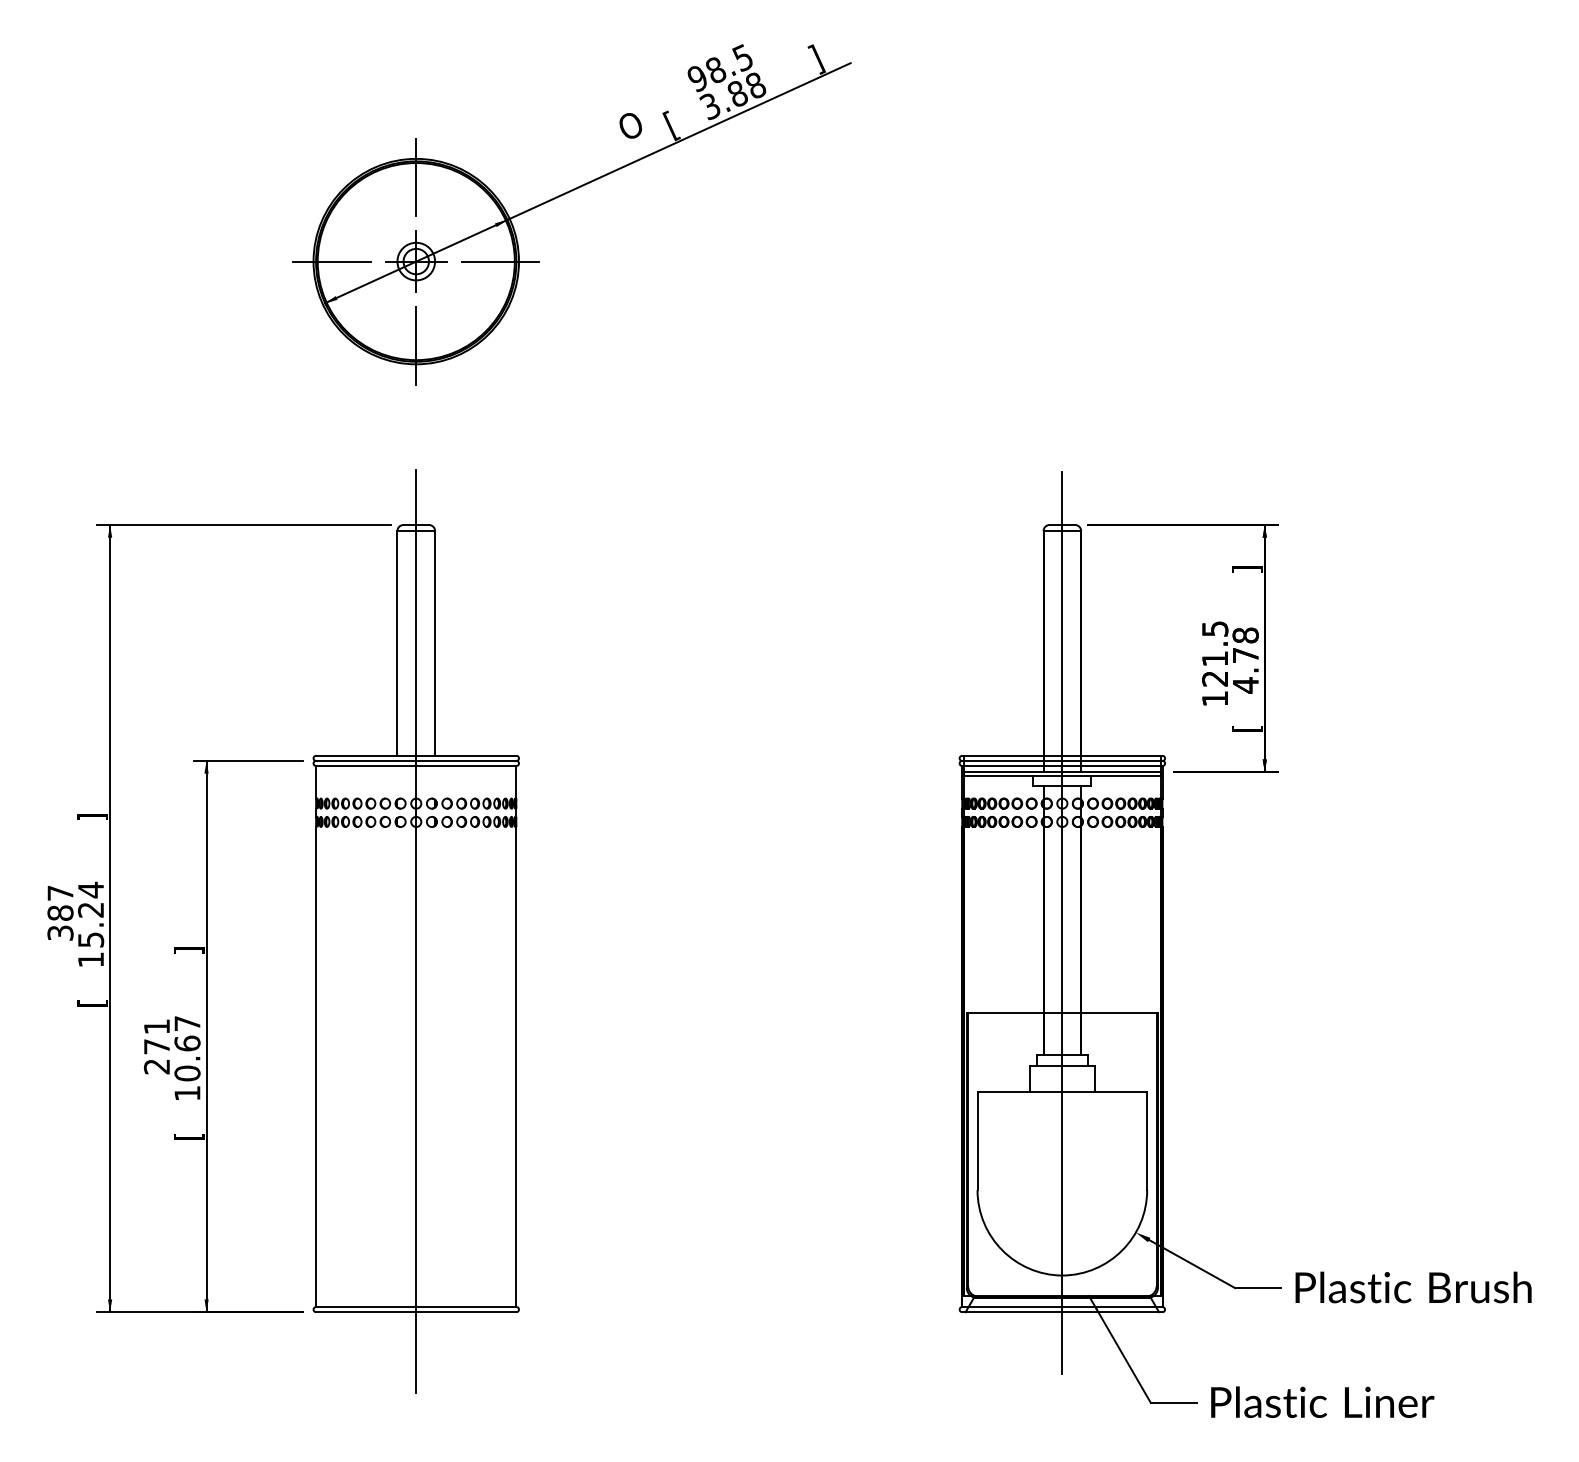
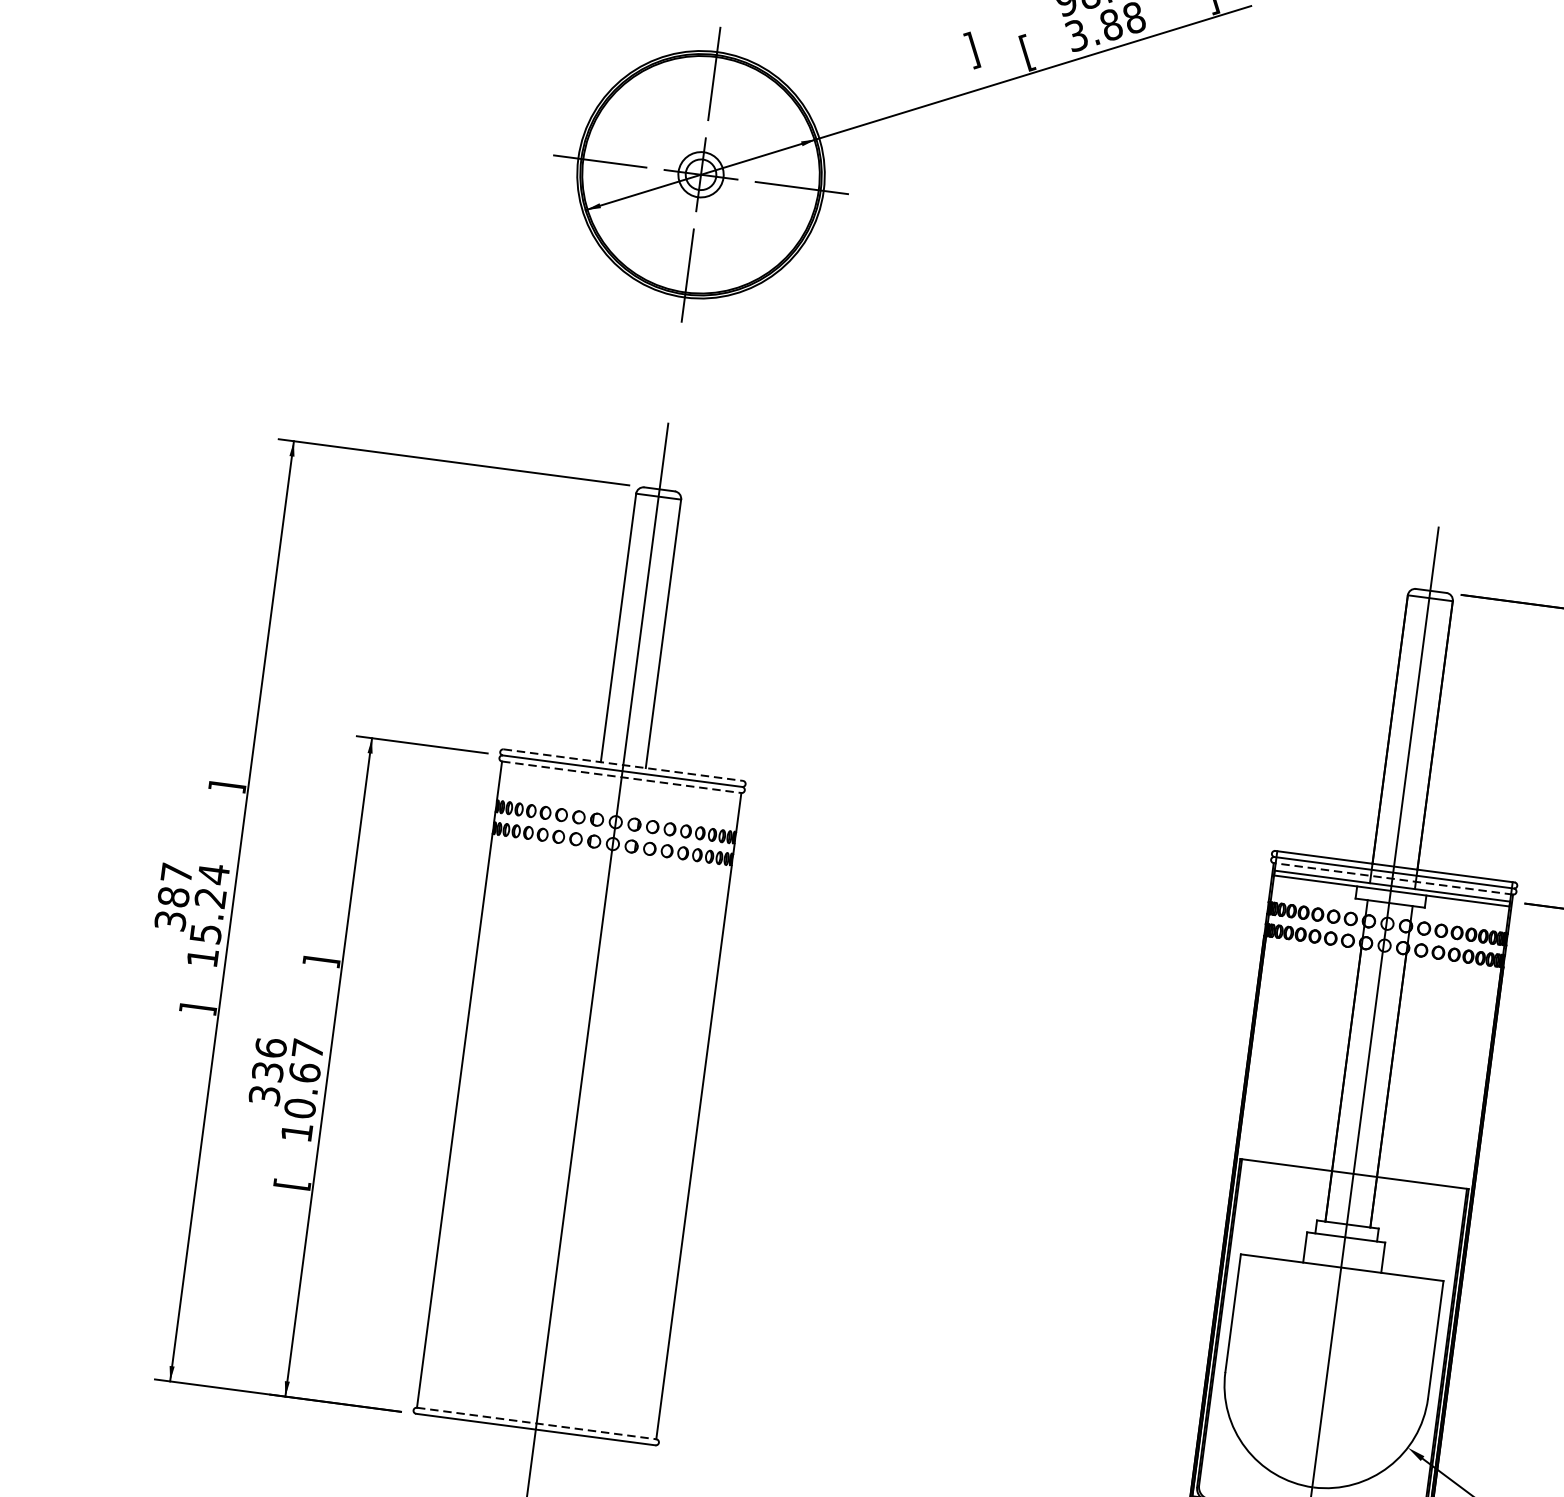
text: (629, 129) -> (976, 50), O -> ]
line: (416, 755) -> (623, 764), solid -> dashed
line: (416, 766) -> (621, 777), solid -> dashed
line: (1061, 766) -> (1392, 879), solid -> dashed
text: (92, 1003) -> (197, 1009), [ -> ]
text: (156, 1046) -> (267, 1071), 271 -> 336
line: (416, 1307) -> (536, 1424), solid -> dashed

